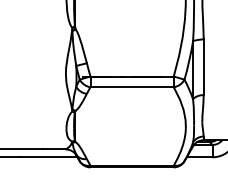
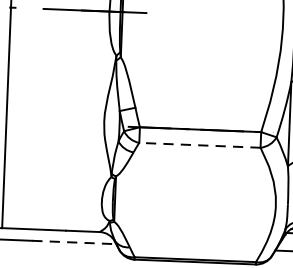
line: (132, 87) -> (200, 145), solid -> dashed
line: (48, 157) -> (73, 242), solid -> dashed

